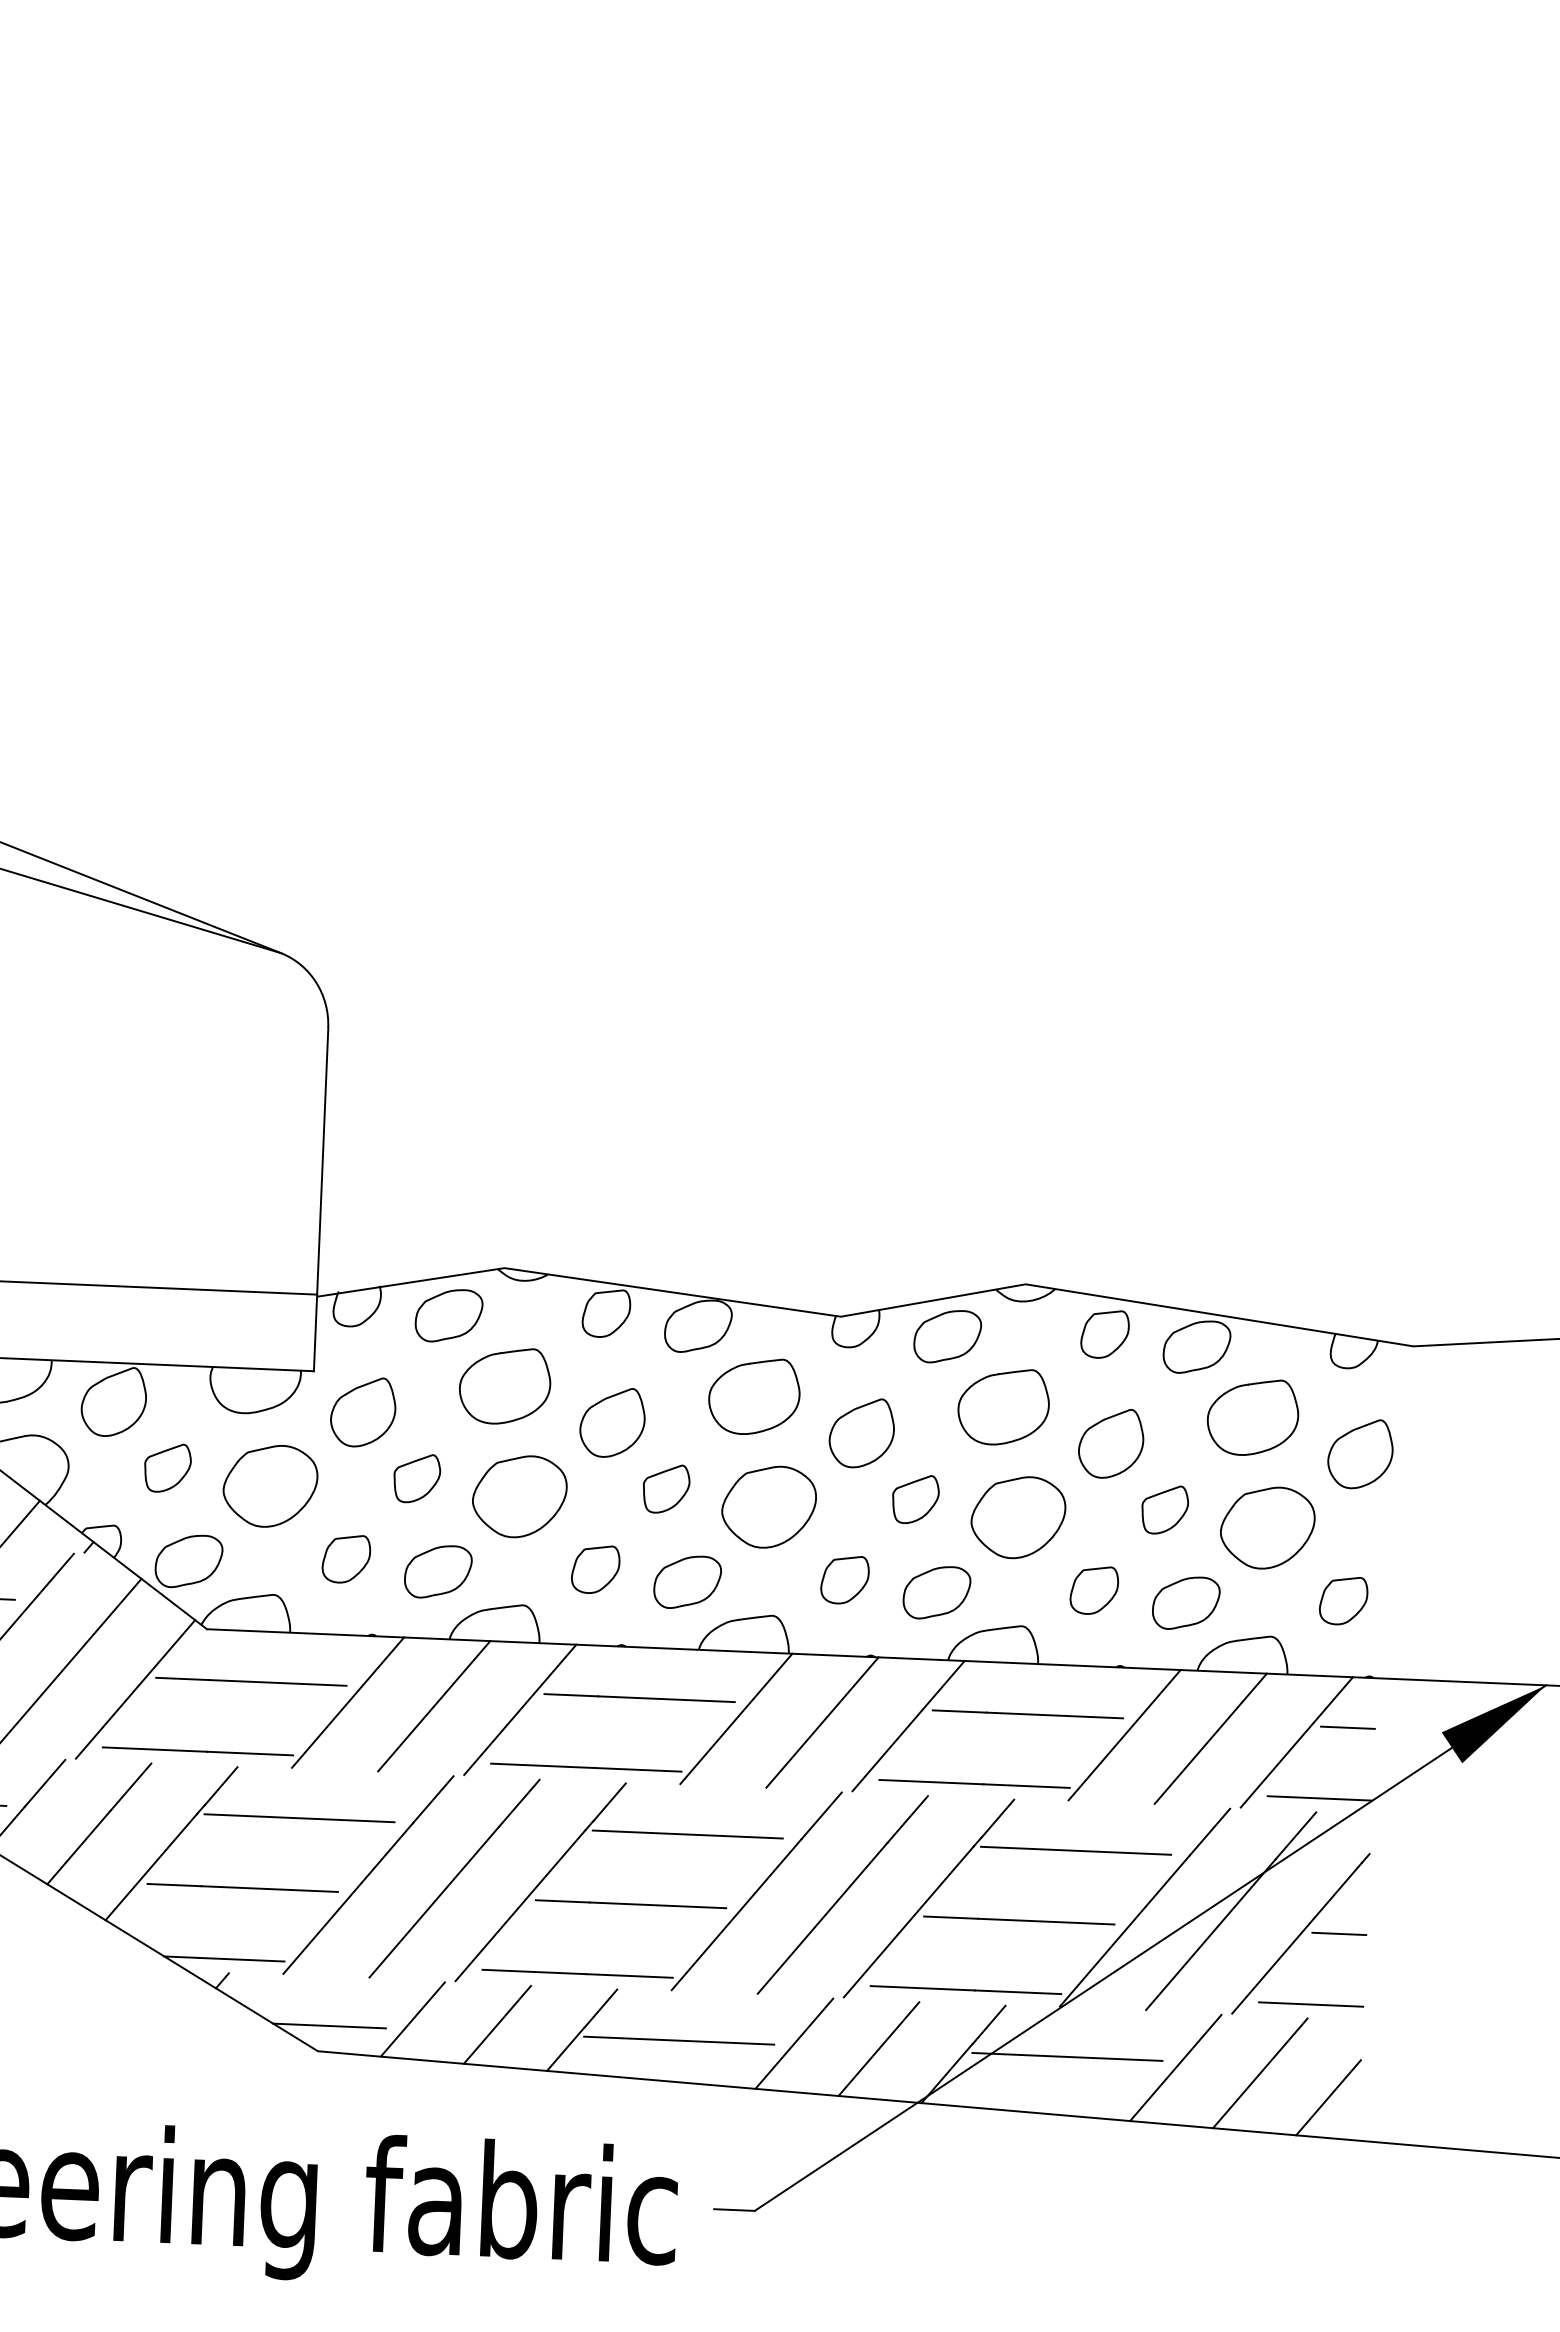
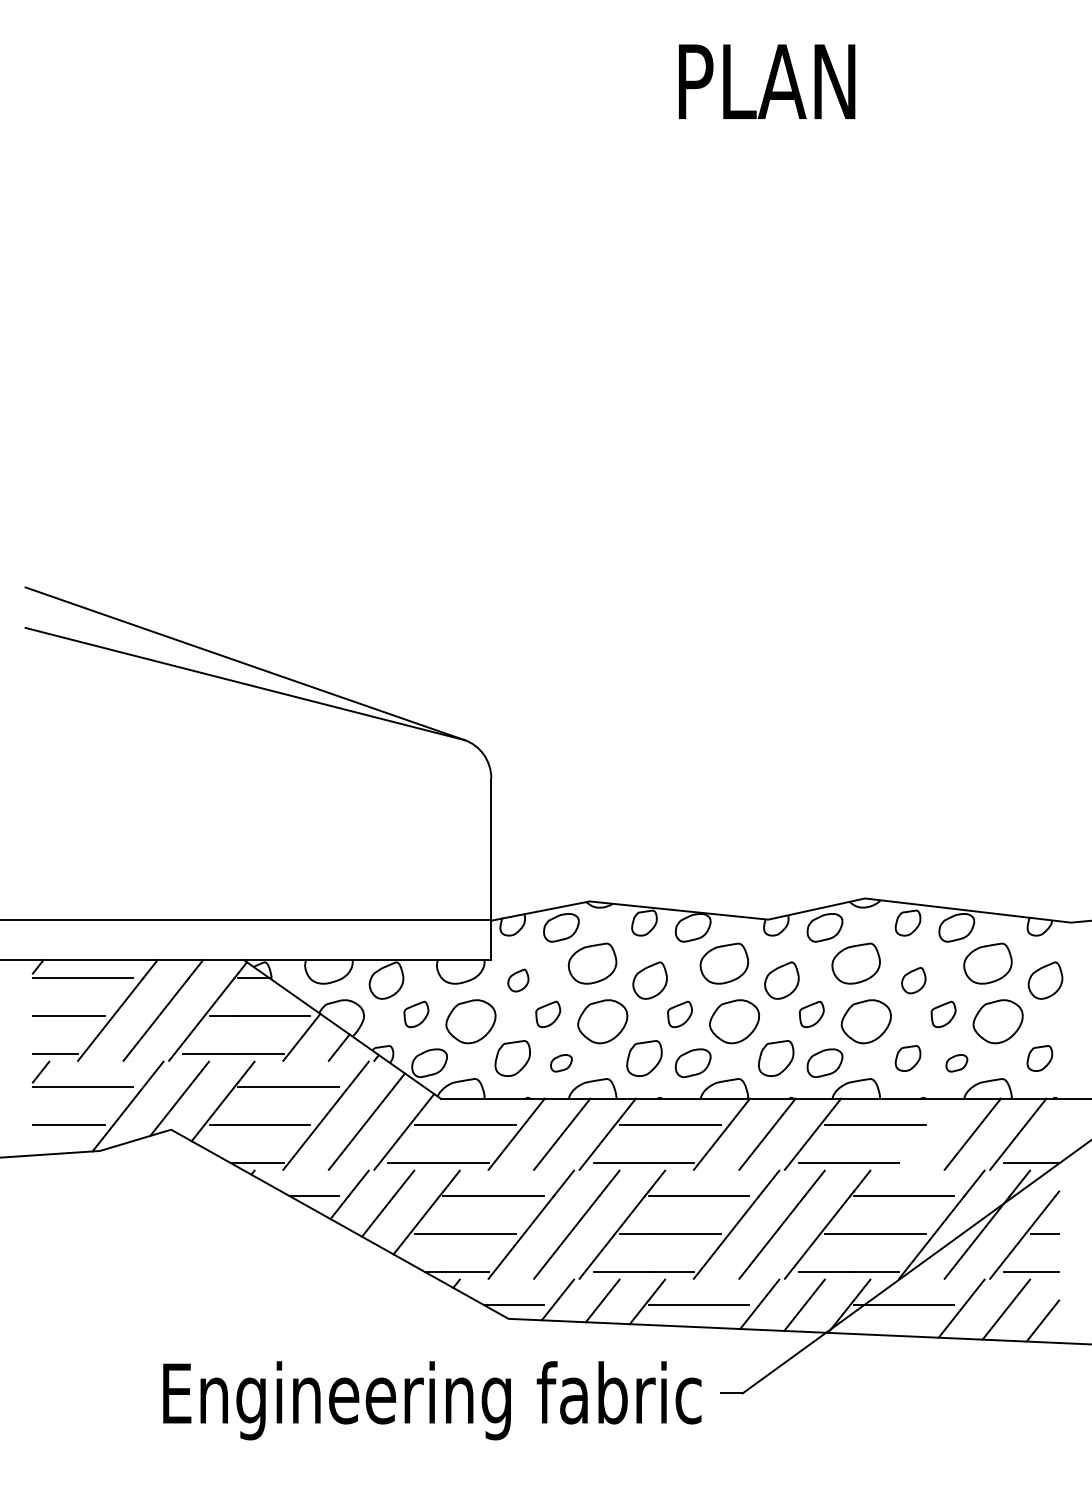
part: (363, 1412) -> (518, 980), size x0.6
part: (1110, 1443) -> (913, 980), size x0.7
part: (346, 1559) -> (512, 1058), size x1.4
part: (595, 1569) -> (644, 1058), size x1.4
part: (438, 1572) -> (561, 1063), size x0.6
part: (845, 1580) -> (776, 1058), size x1.4
part: (1185, 1603) -> (956, 1063), size x0.6
line: (1347, 1727) -> (1044, 1125), removed
line: (1125, 1733) -> (927, 1133), removed

